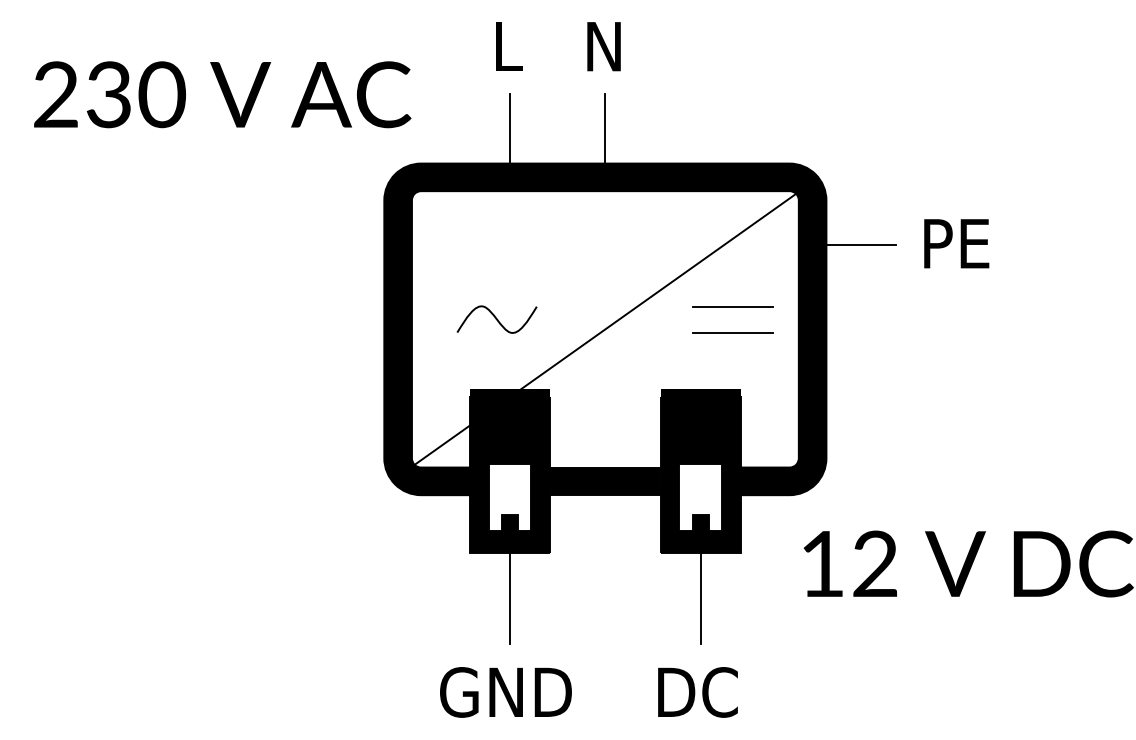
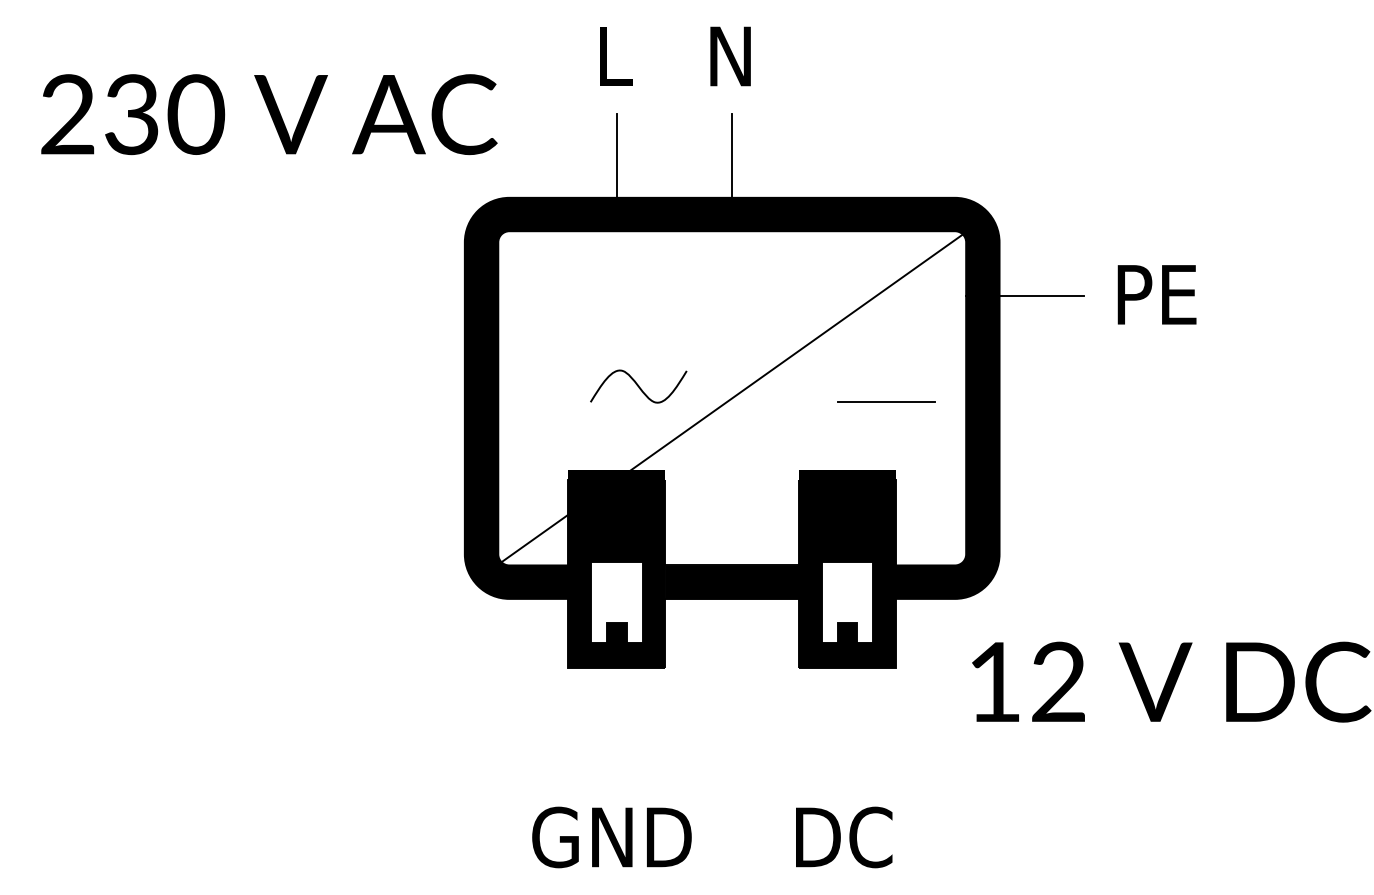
line: (732, 306) -> (885, 370), removed
curve: (496, 319) -> (638, 386), moved
line: (510, 594) -> (617, 719), removed
line: (700, 594) -> (847, 719), removed

